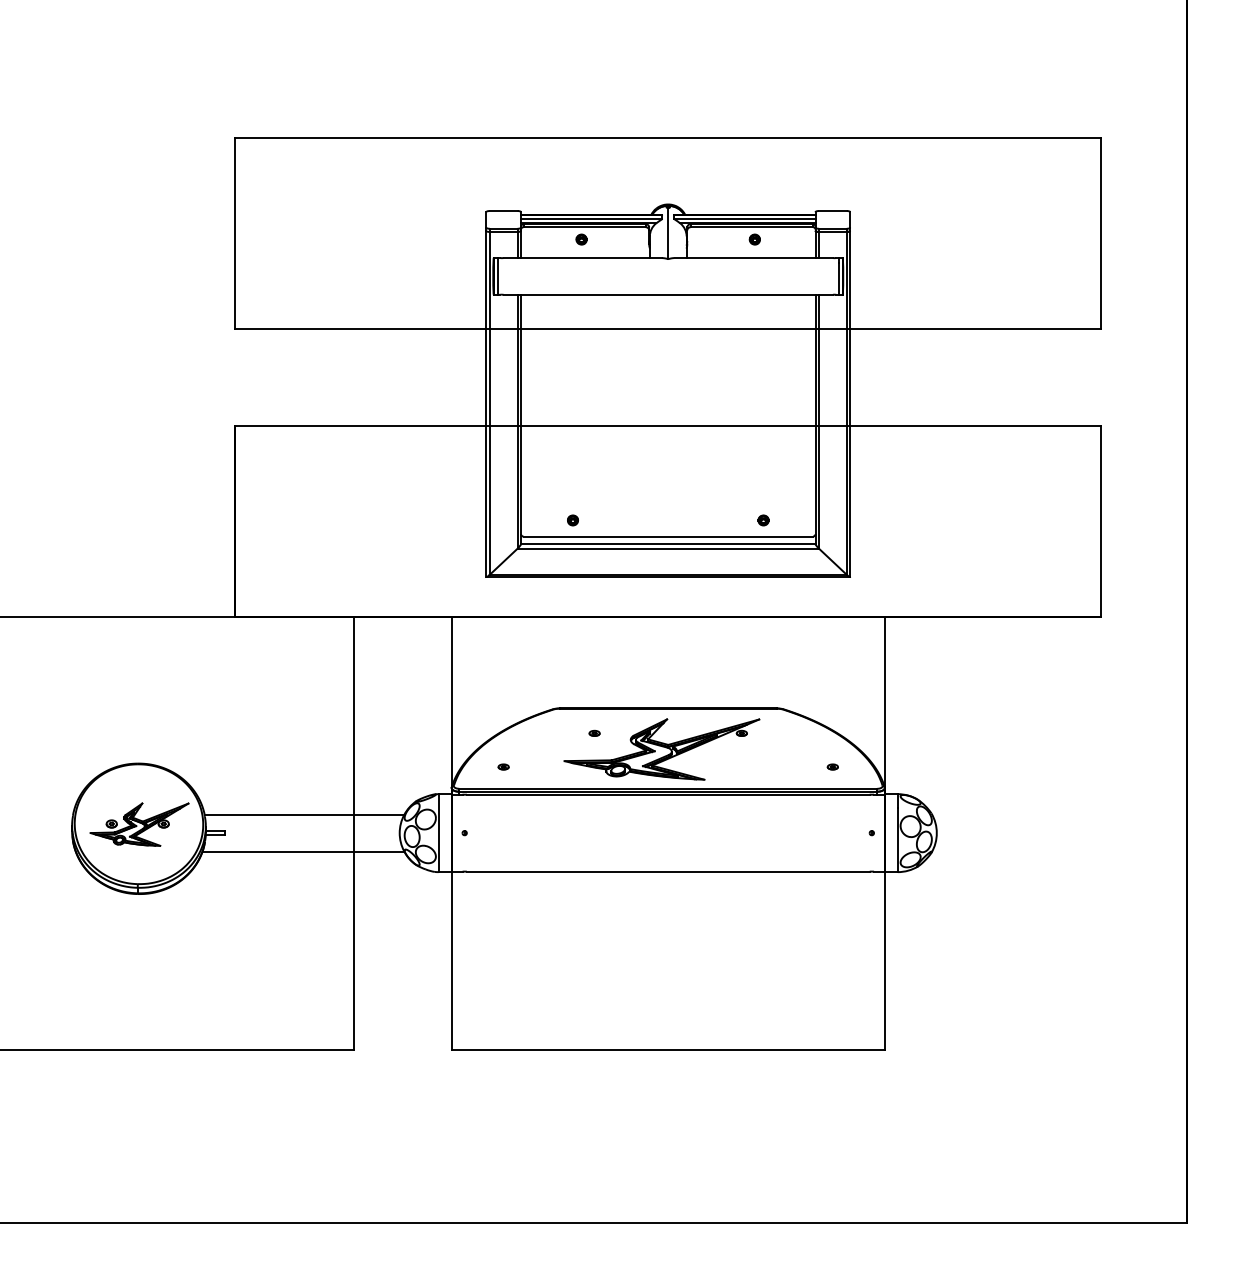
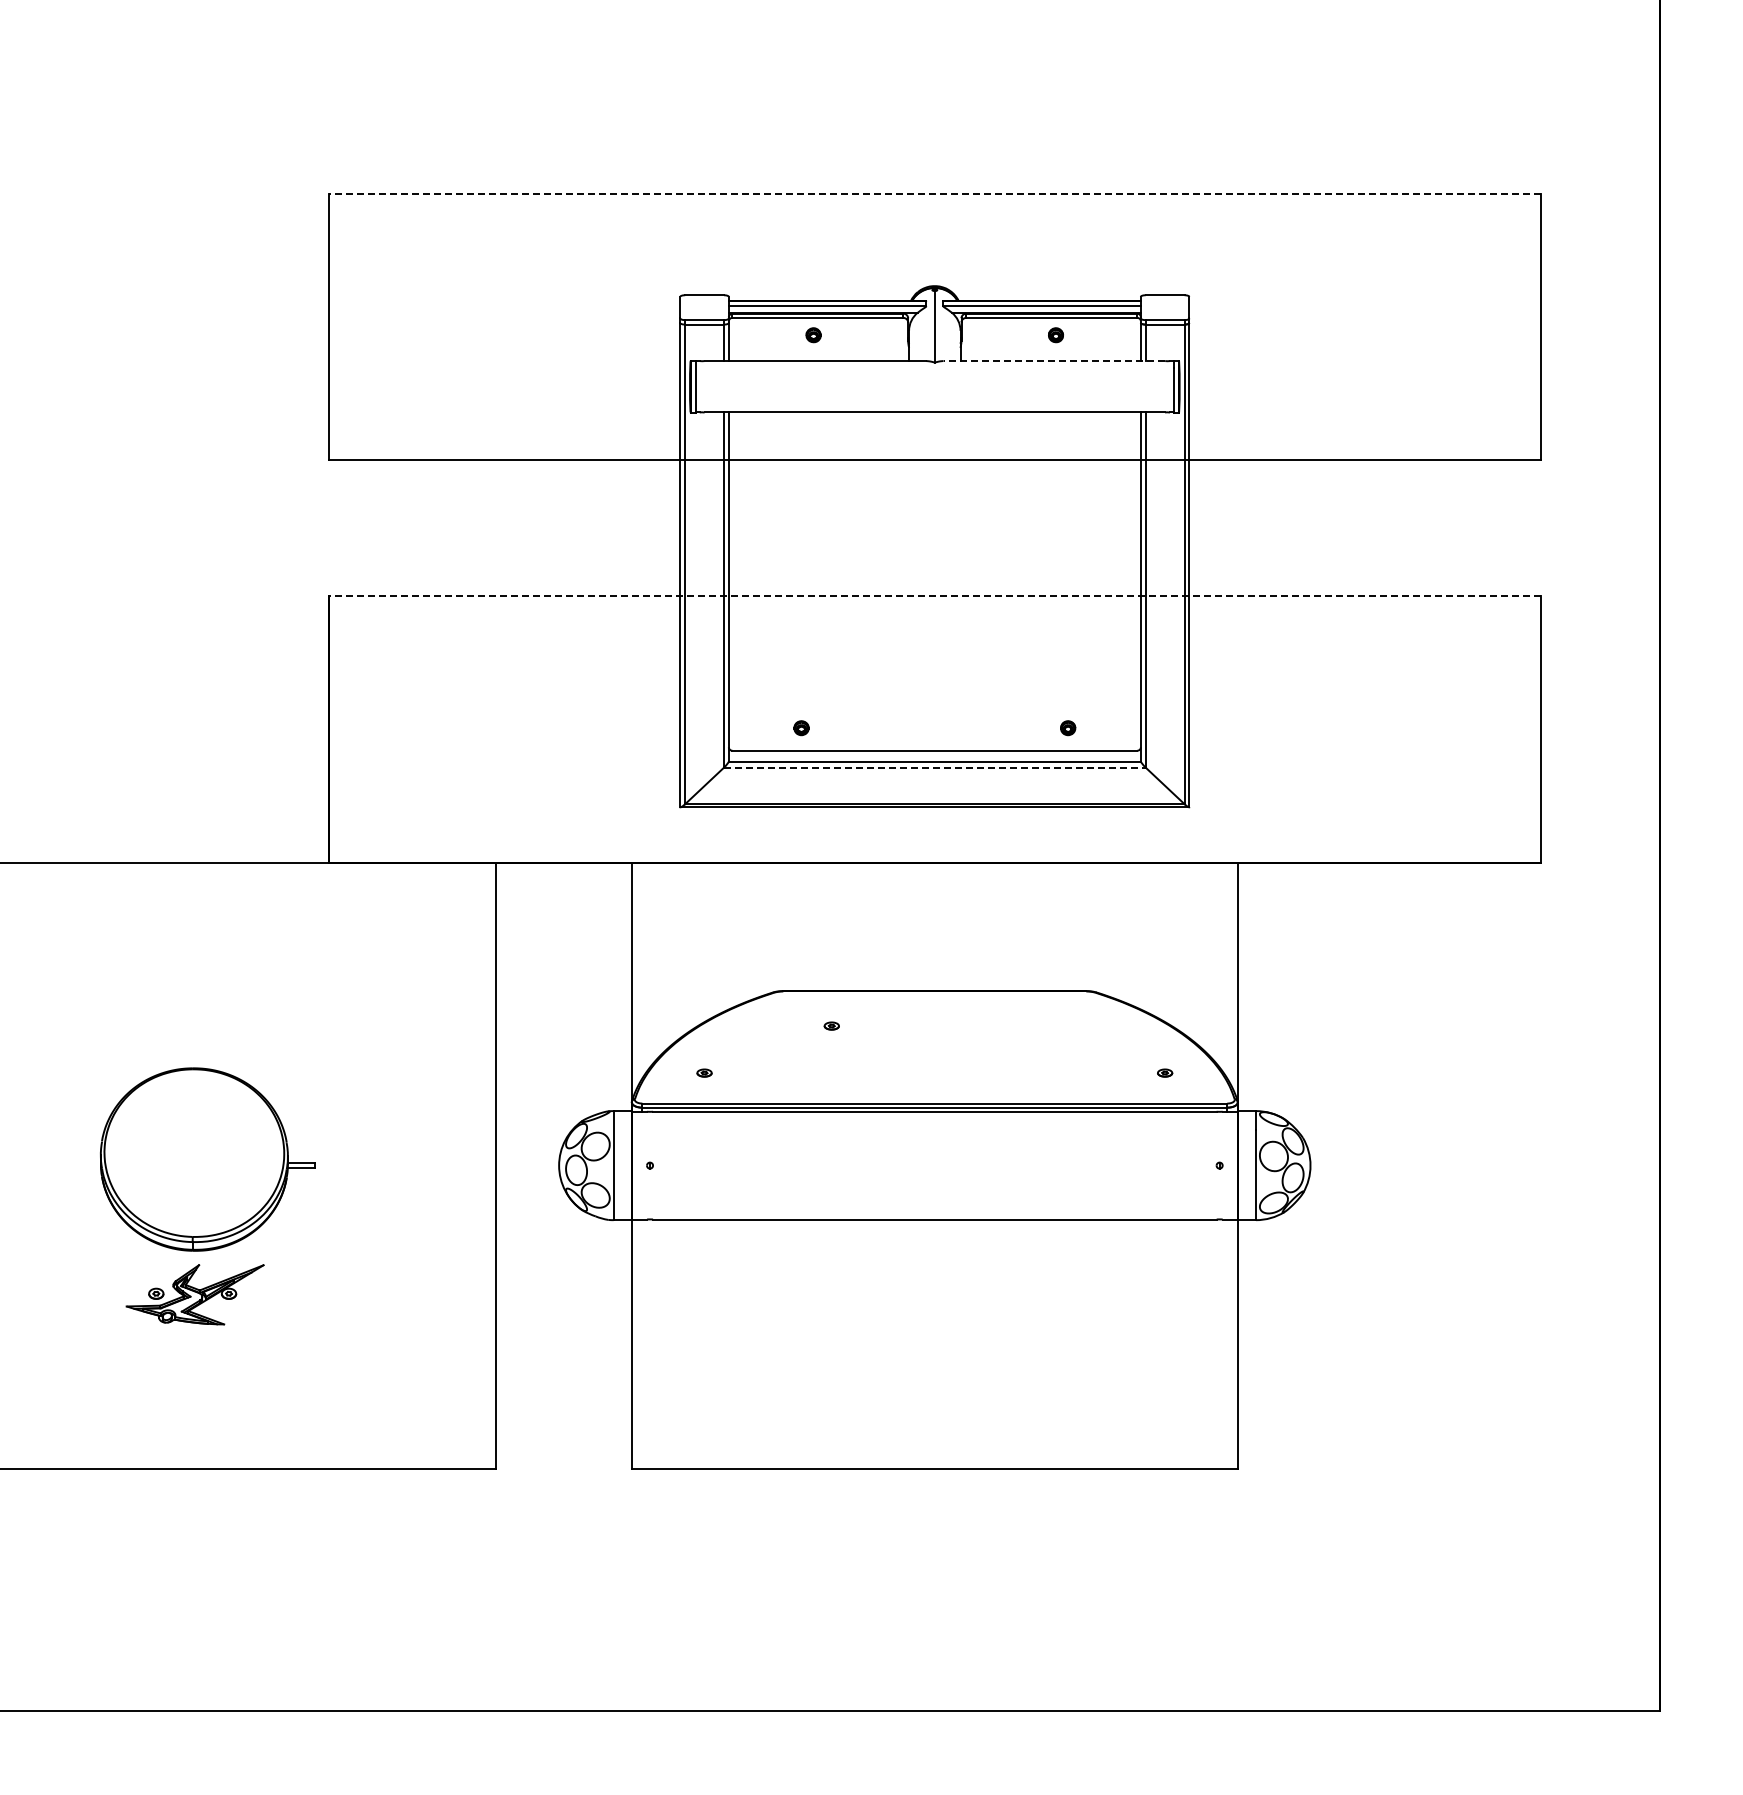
line: (668, 138) -> (934, 193), solid -> dashed
line: (753, 258) -> (1054, 361), solid -> dashed
line: (668, 425) -> (934, 595), solid -> dashed
line: (668, 548) -> (934, 767), solid -> dashed
part: (661, 749) -> (925, 1048), removed
line: (304, 814) -> (425, 1139), removed
part: (139, 824) -> (194, 1294), moved
line: (303, 851) -> (424, 1191), removed

